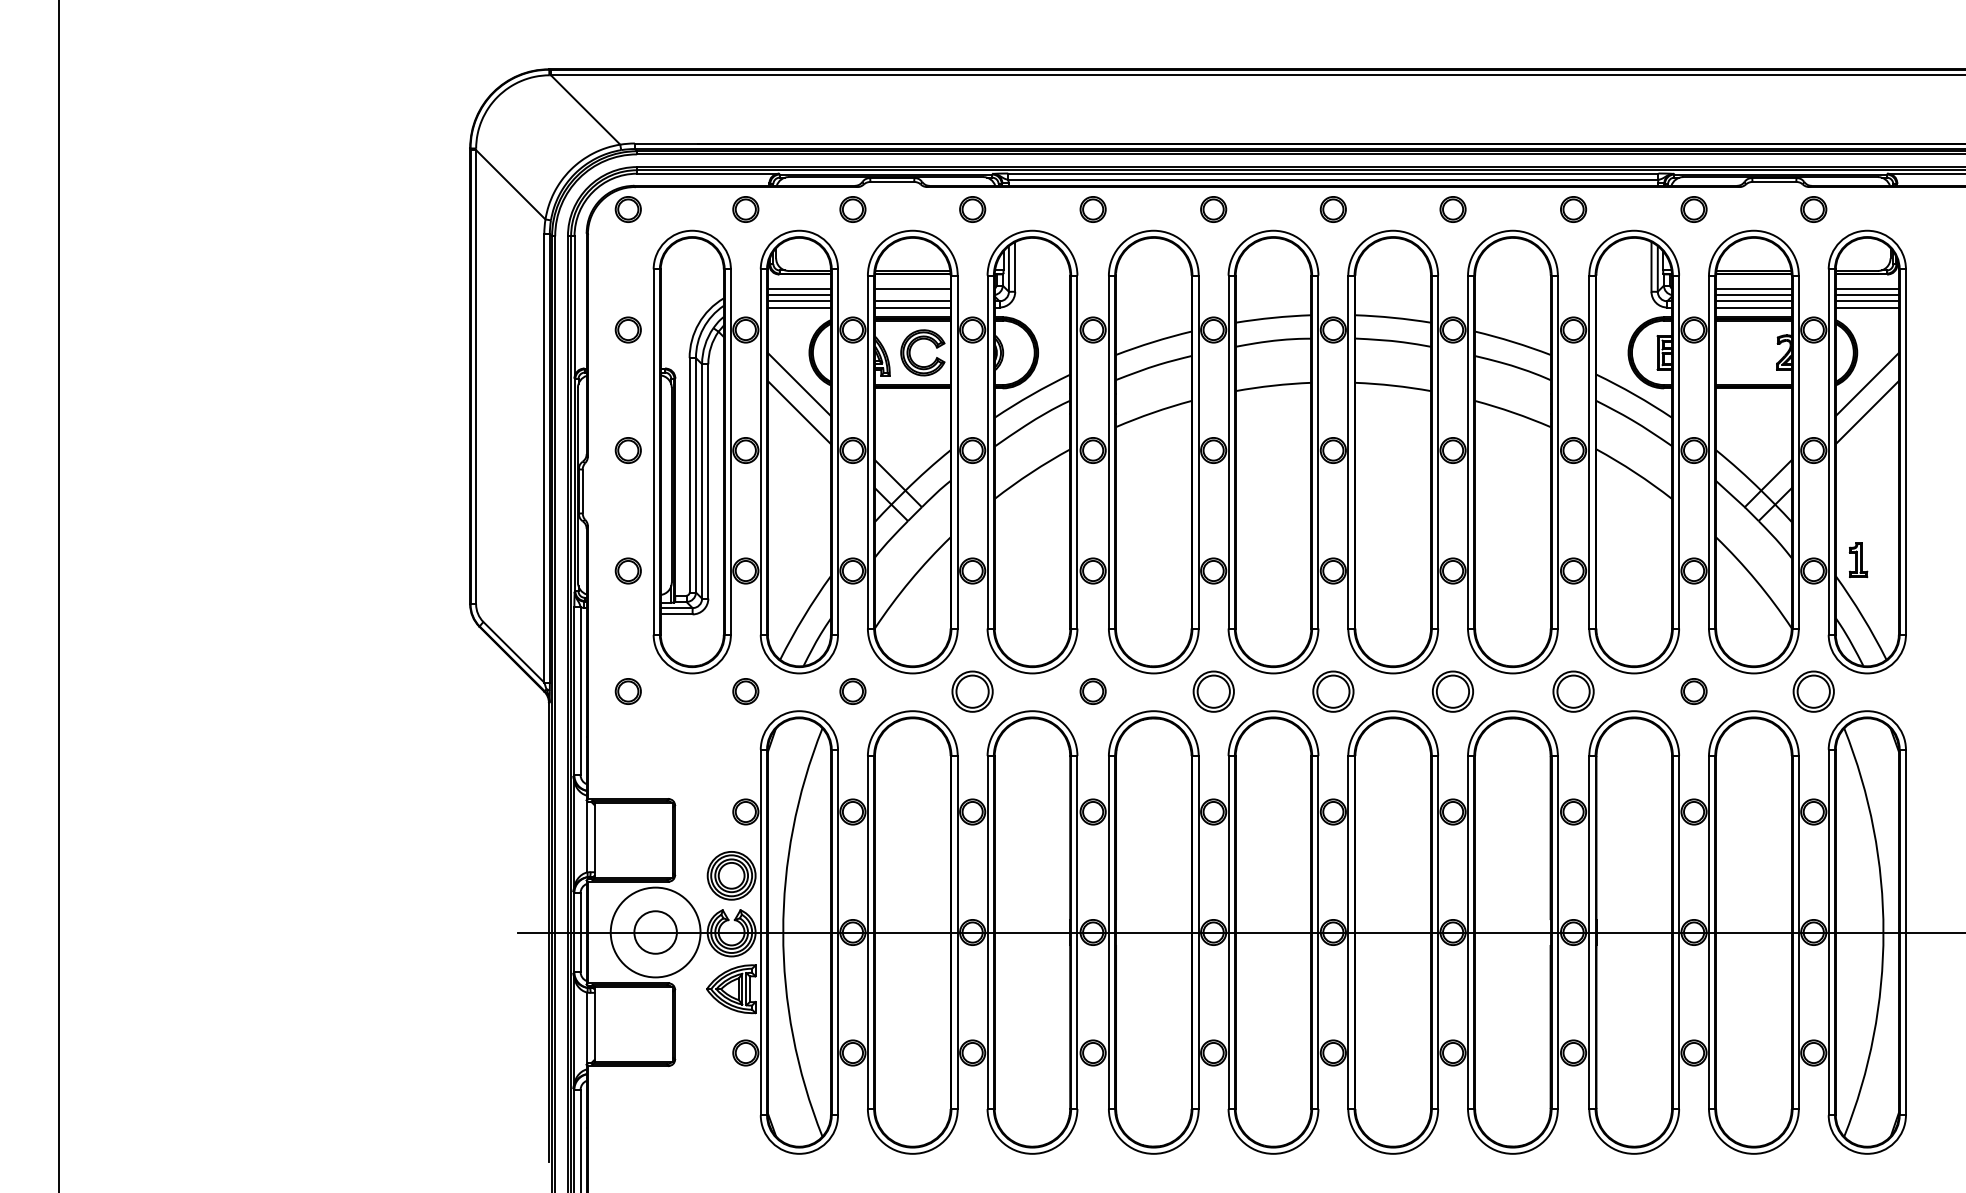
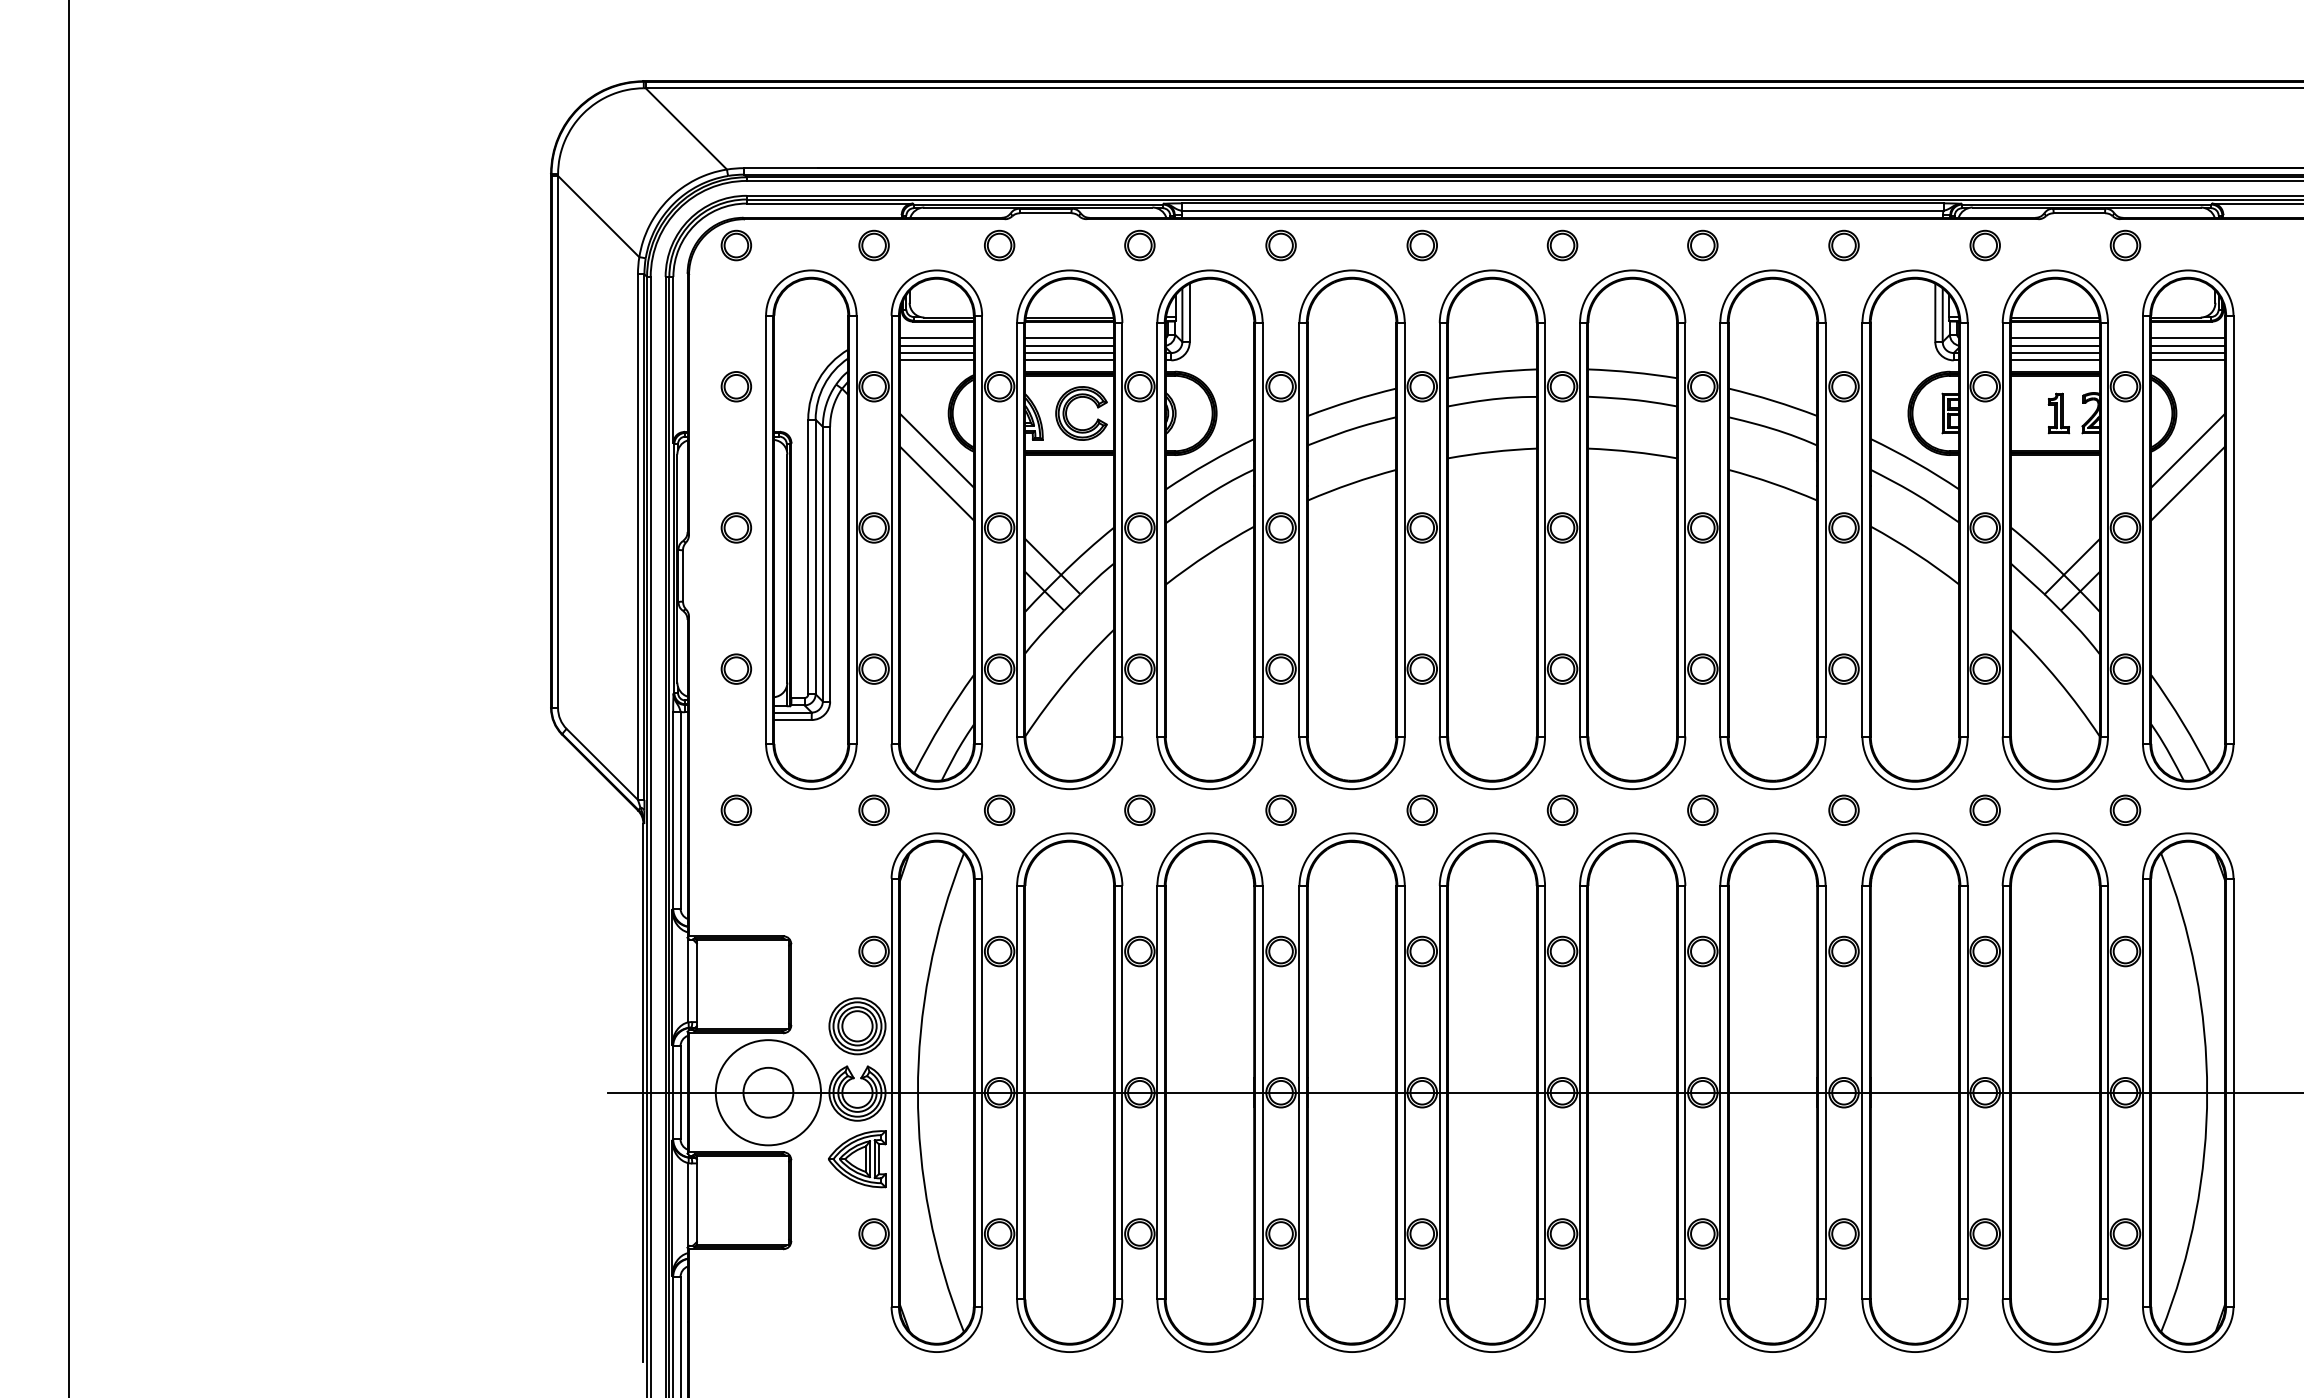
line: (912, 294) -> (1069, 345), added
part: (1858, 560) -> (2058, 413), moved
part: (972, 690) -> (1139, 809), size x0.62
part: (1212, 690) -> (1421, 809), size x0.62
part: (1333, 690) -> (1562, 809), size x0.62
part: (1452, 690) -> (1702, 809), size x0.62
part: (1573, 690) -> (1843, 809), size x0.62
part: (1813, 690) -> (2125, 809), size x0.62

